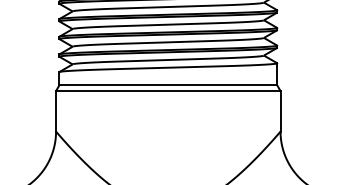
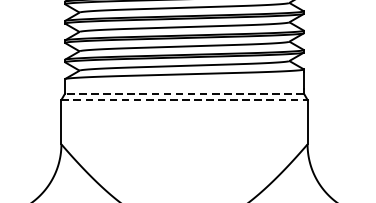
line: (168, 85) -> (184, 93), solid -> dashed
line: (168, 91) -> (184, 100), solid -> dashed

